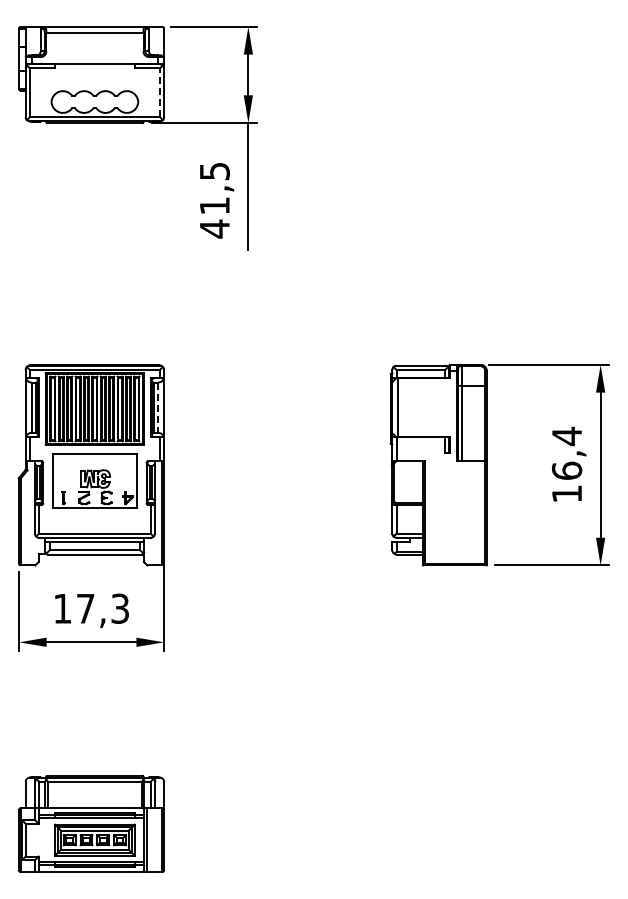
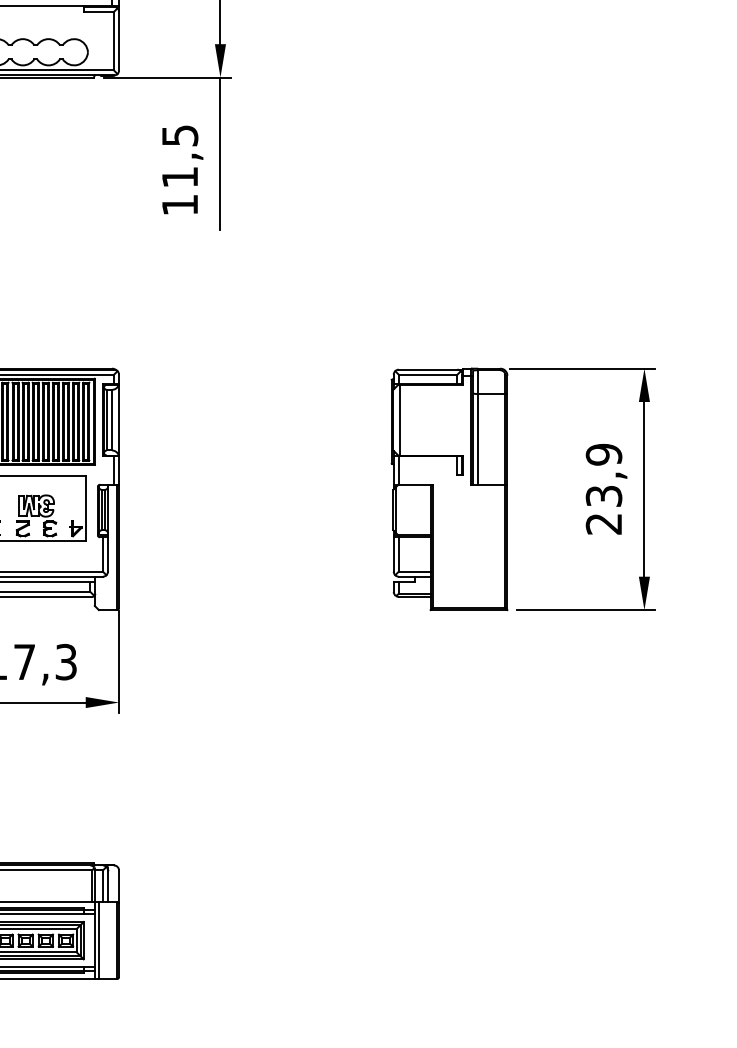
line: (159, 92) -> (113, 40), dashed -> solid
text: (214, 228) -> (179, 204), 41,5 -> 11,5
line: (158, 408) -> (112, 421), dashed -> solid
text: (566, 464) -> (603, 488), 16,4 -> 23,9

